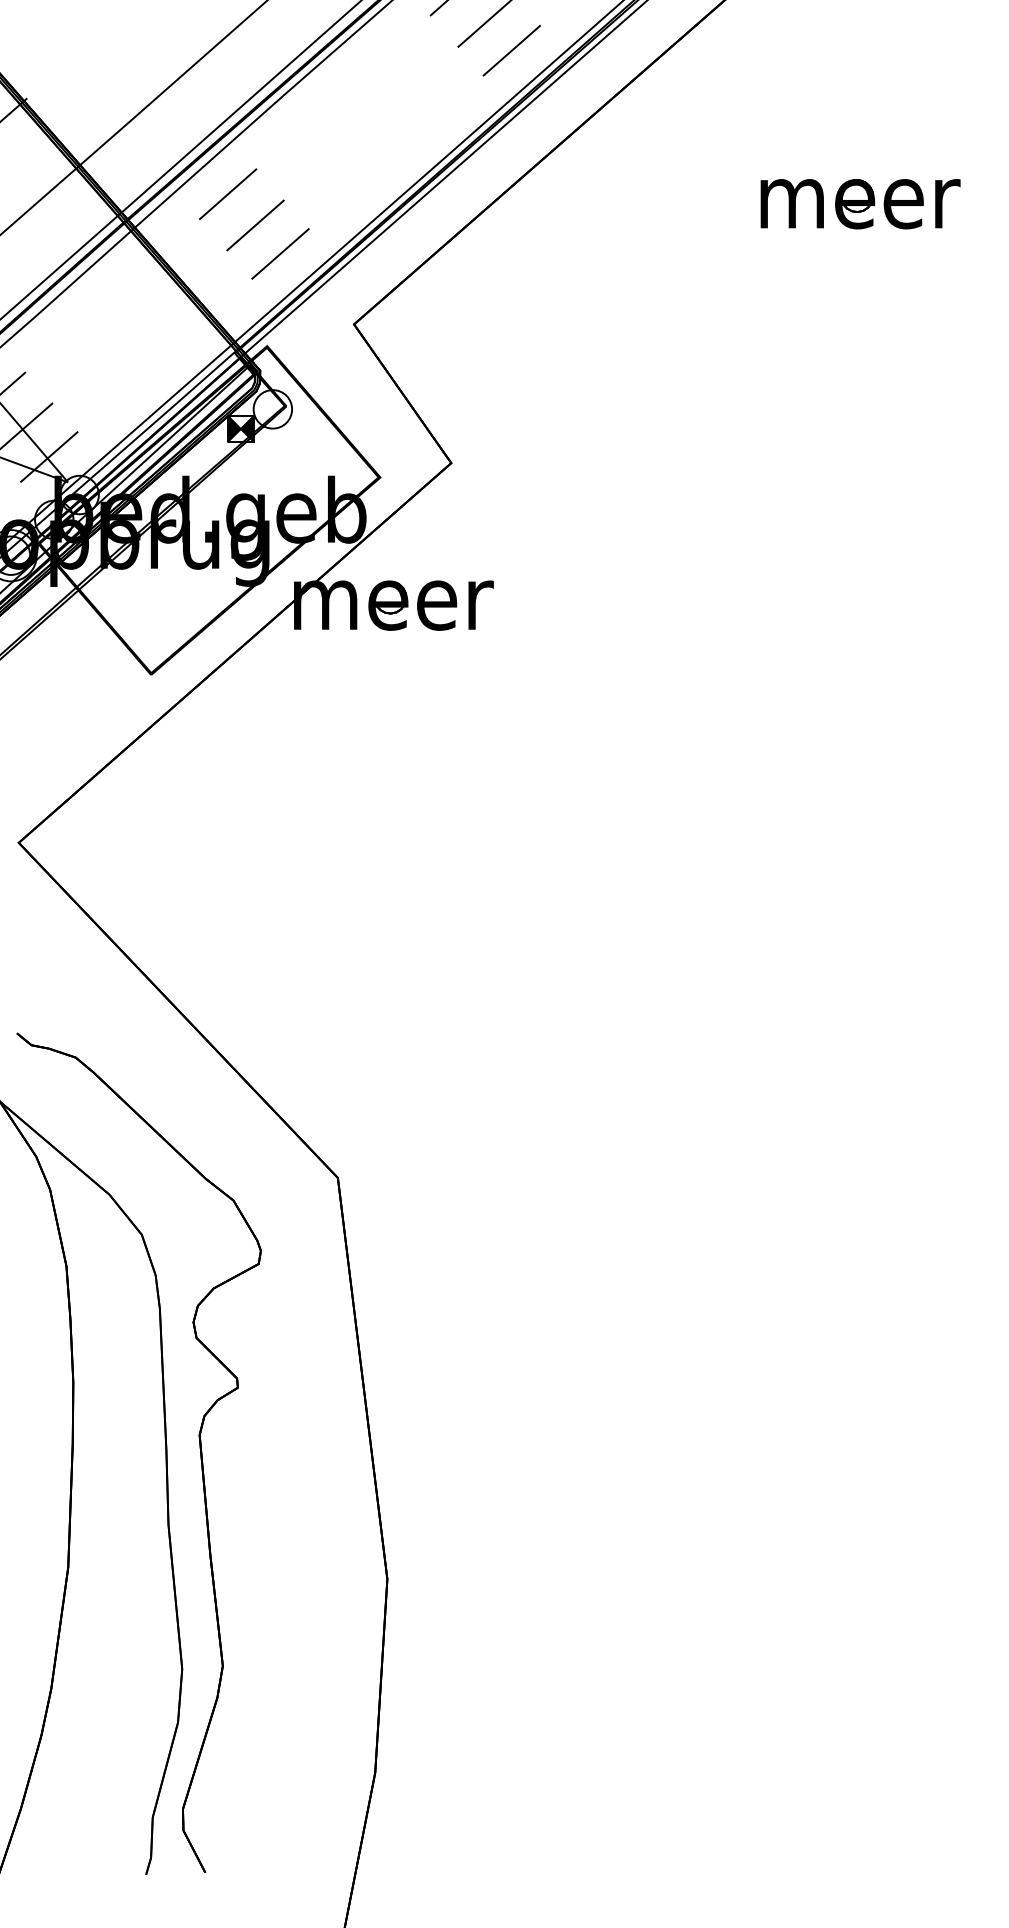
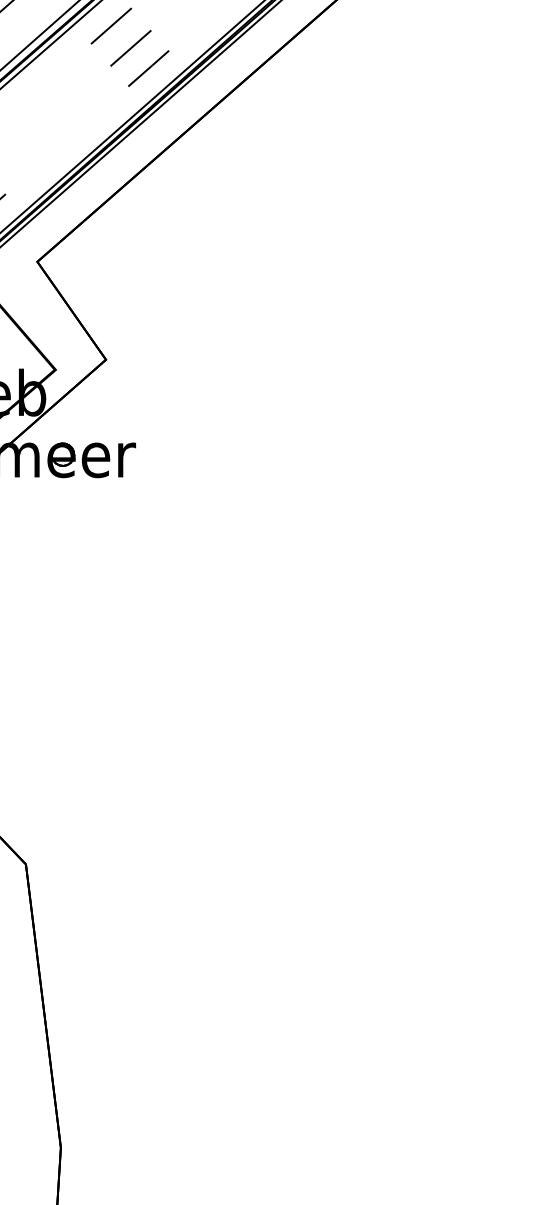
part: (860, 204) -> (394, 177), removed

